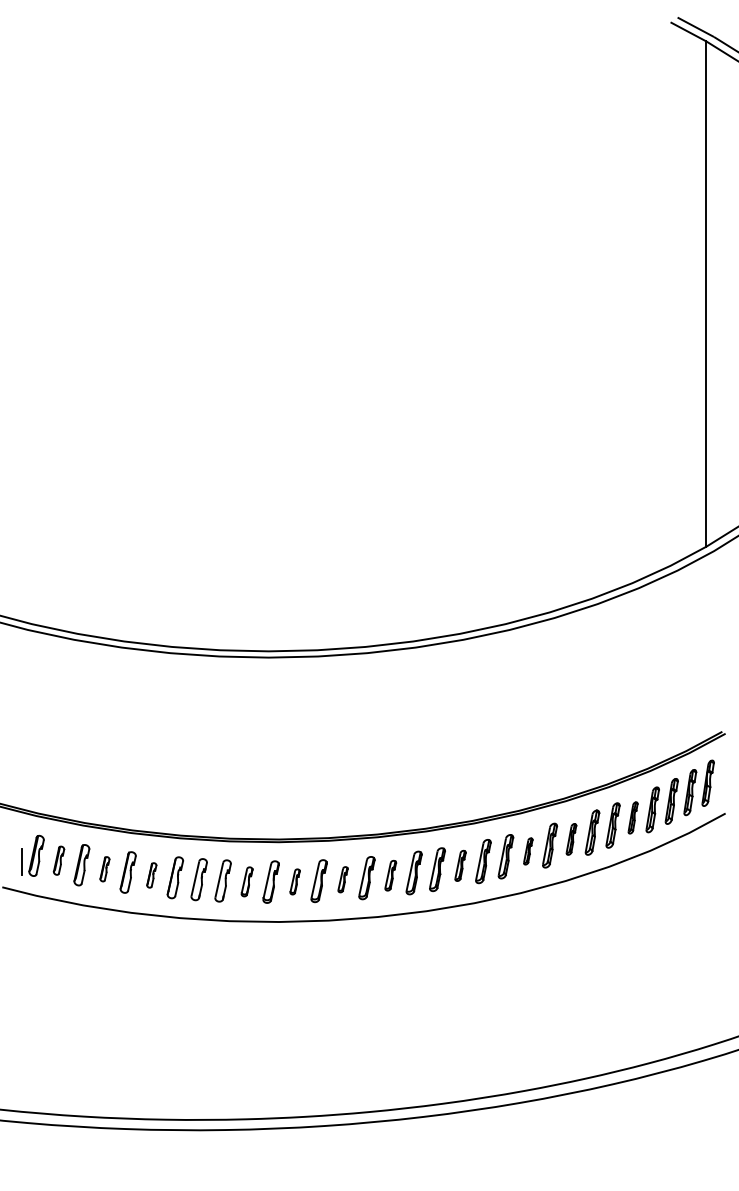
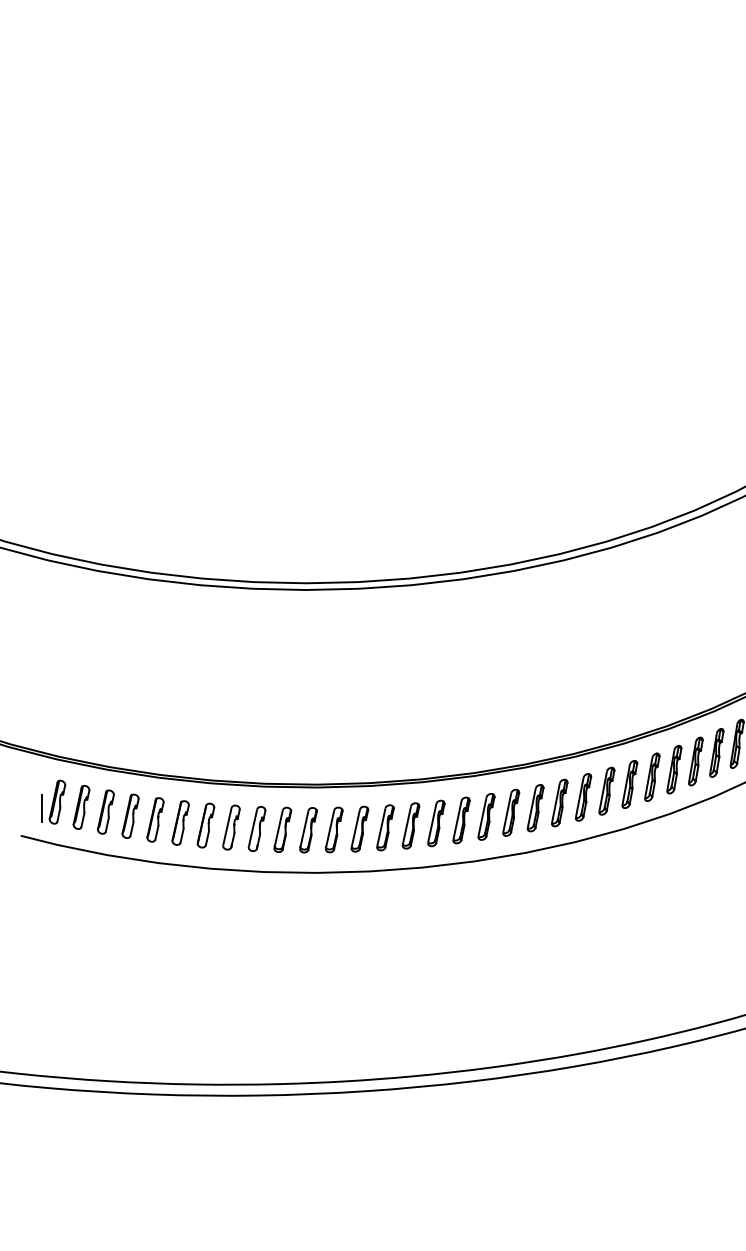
part: (632, 817) -> (695, 761), size x1.43
part: (571, 839) -> (629, 784), size x1.43
part: (528, 851) -> (583, 797), size x1.67
part: (58, 860) -> (80, 807), size x1.43
part: (460, 865) -> (511, 812), size x1.43
part: (104, 869) -> (130, 816), size x1.67
part: (151, 875) -> (180, 823), size x1.67
part: (390, 875) -> (436, 823), size x1.43
part: (342, 879) -> (384, 827), size x1.67
part: (246, 881) -> (282, 829), size x1.43
part: (294, 881) -> (333, 829), size x1.67

